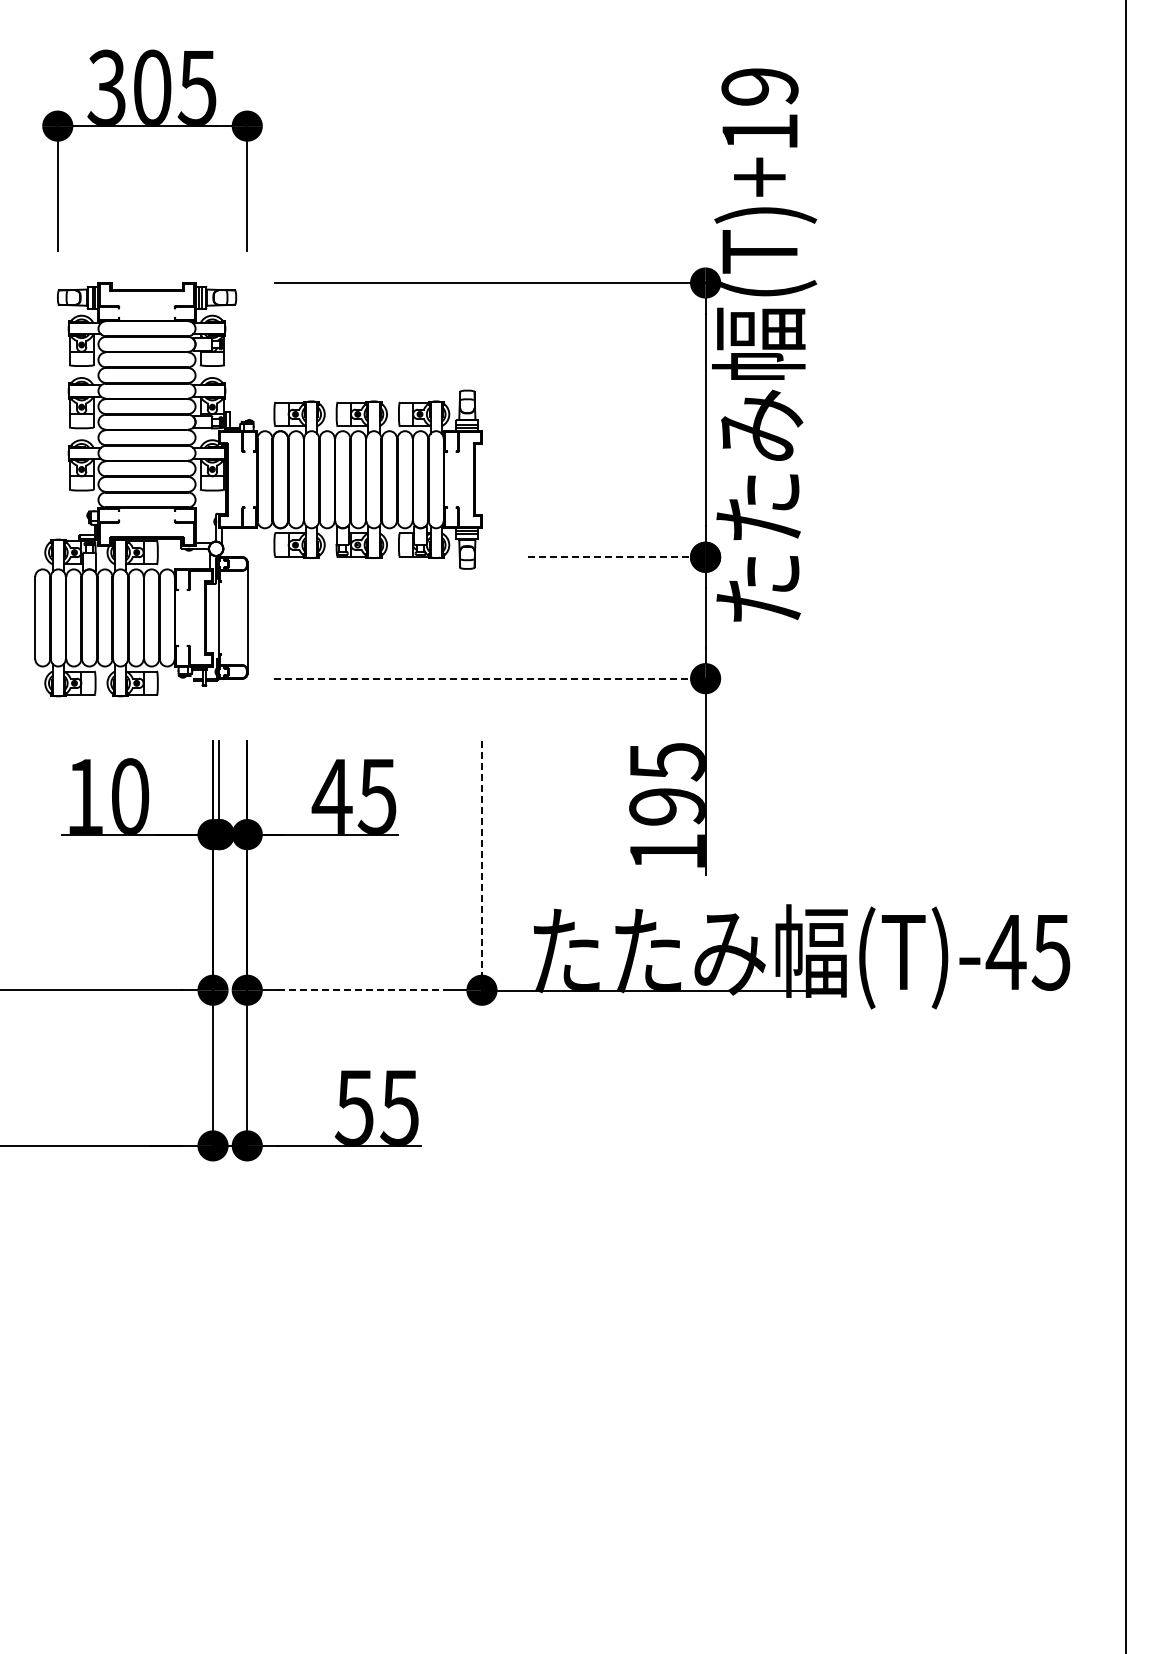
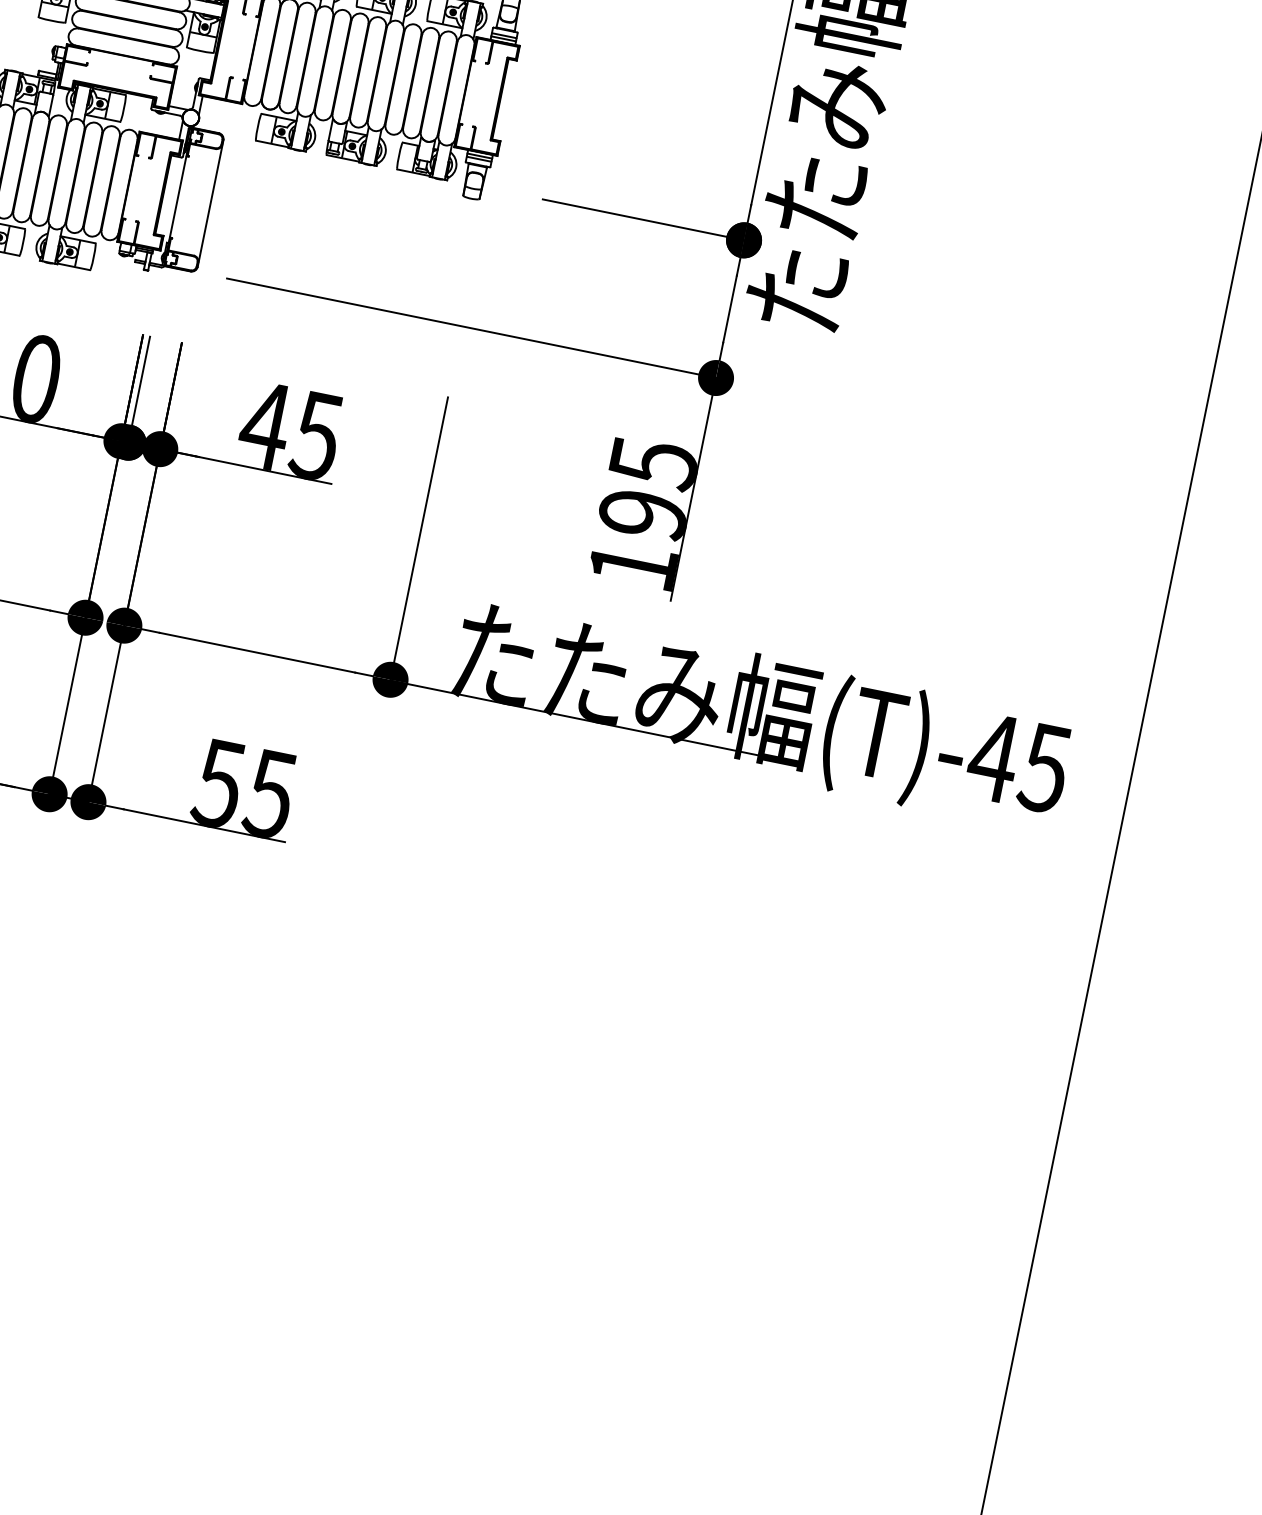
line: (617, 557) -> (644, 220), dashed -> solid
line: (490, 678) -> (472, 328), dashed -> solid
line: (481, 866) -> (418, 539), dashed -> solid
line: (365, 990) -> (258, 653), dashed -> solid

